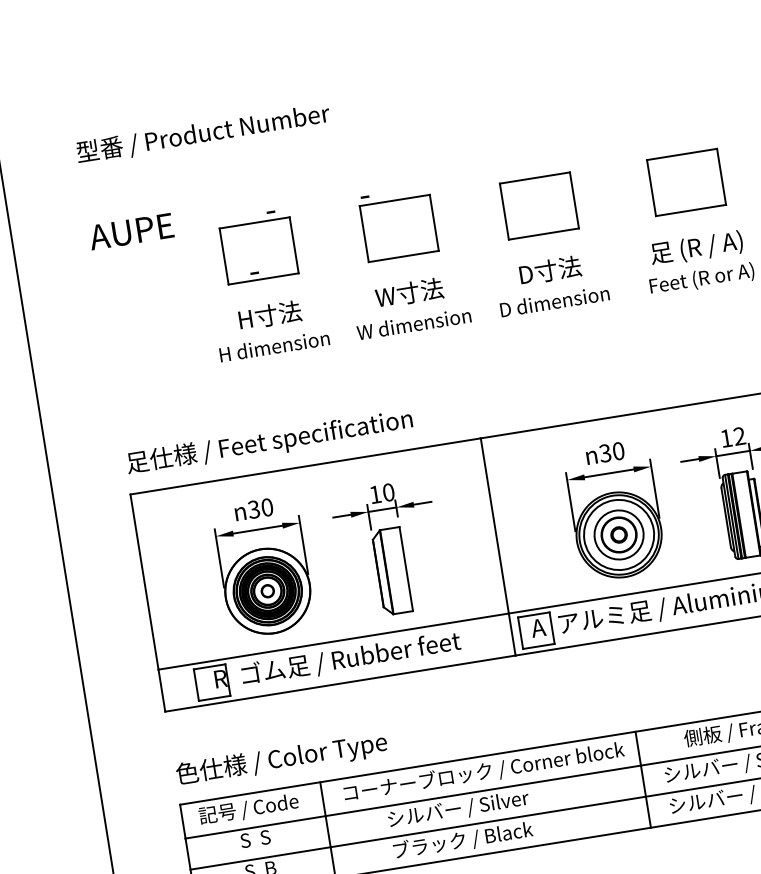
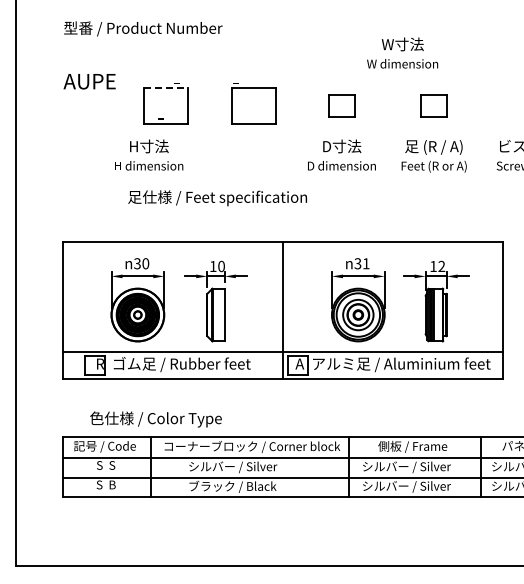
part: (685, 181) -> (433, 105), size x0.6
part: (538, 205) -> (341, 105), size x0.6
line: (253, 223) -> (165, 88), solid -> dashed
text: (411, 305) -> (402, 52), moved
text: (272, 328) -> (149, 154), moved
text: (269, 442) -> (217, 198), moved
text: (618, 450) -> (366, 263), 30 -> 31
text: (281, 759) -> (155, 419), moved

